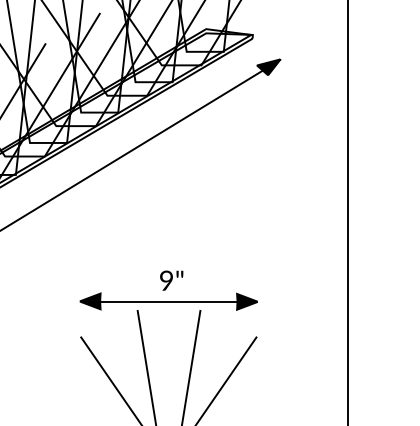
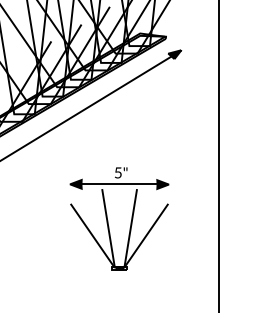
text: (165, 280) -> (117, 172), 9" -> 5"

